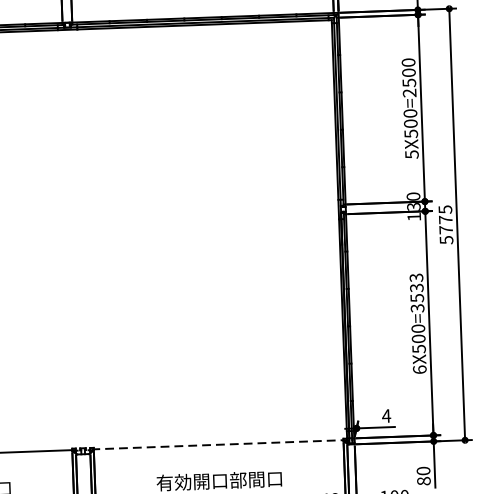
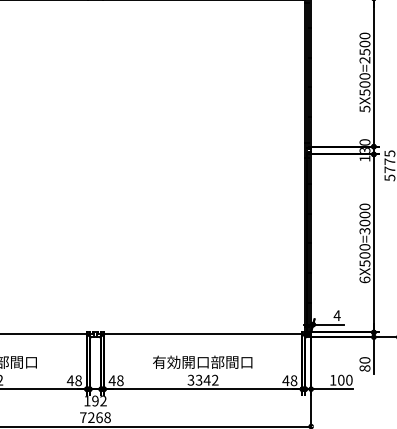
text: (416, 287) -> (364, 214), 6X500=3533 -> 6X500=3000
line: (219, 444) -> (203, 333), dashed -> solid

